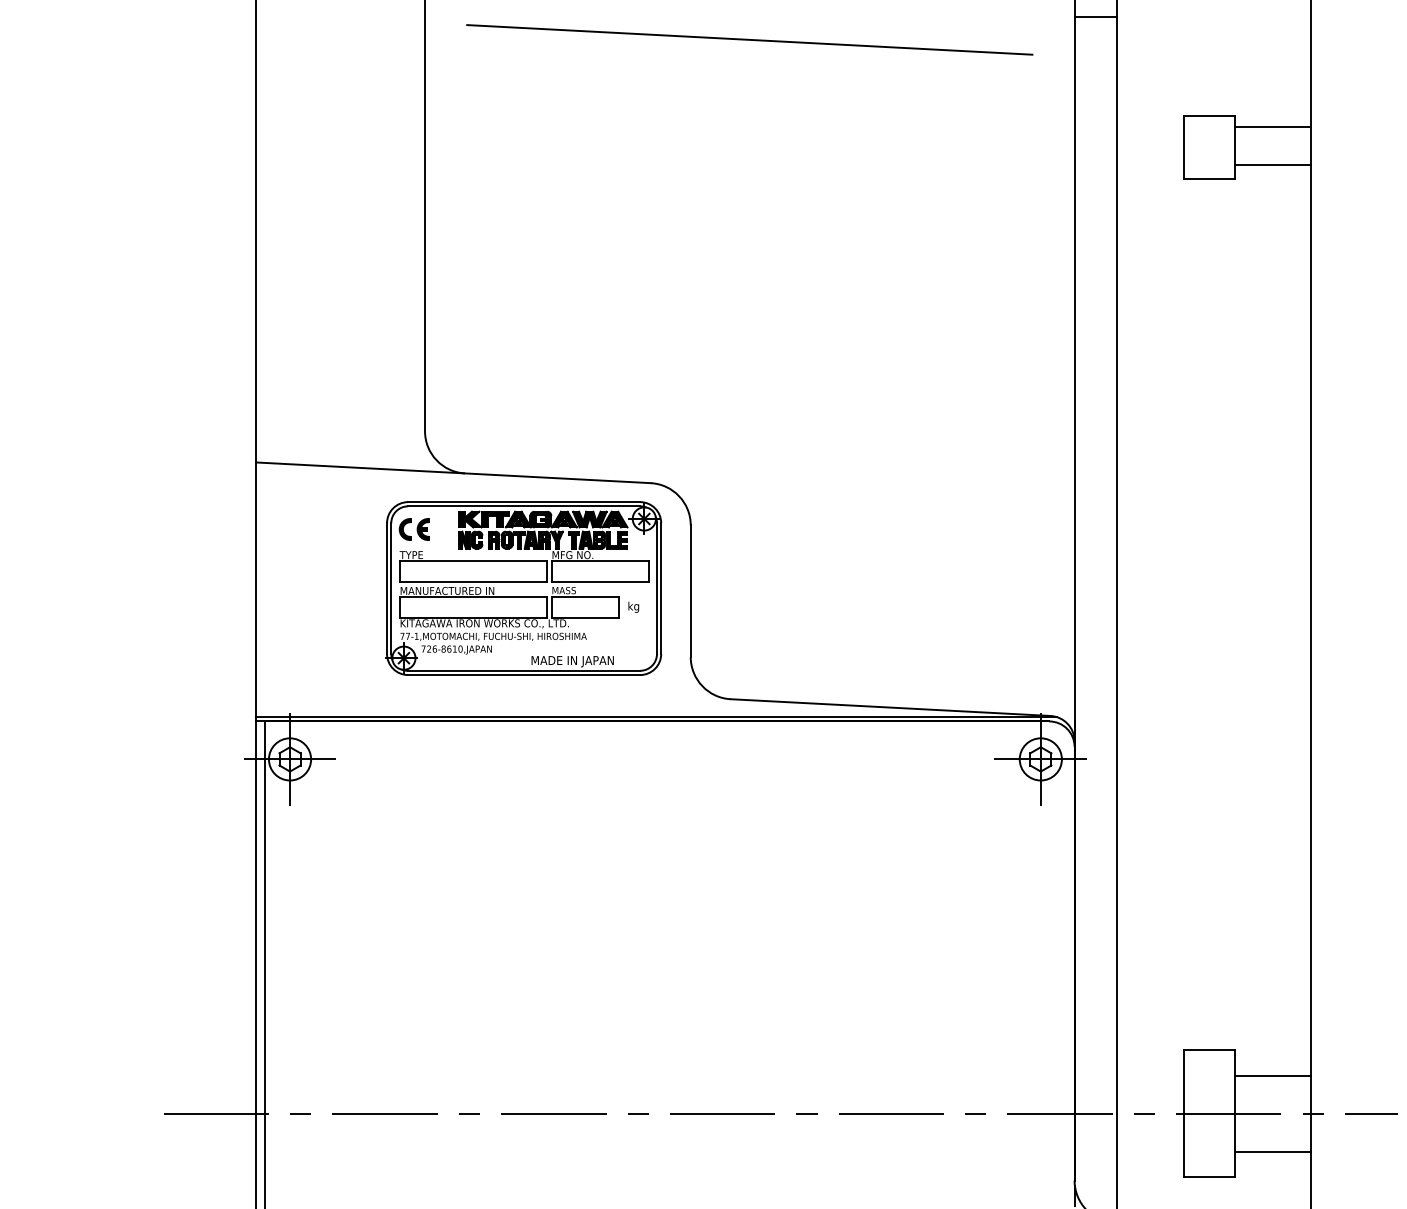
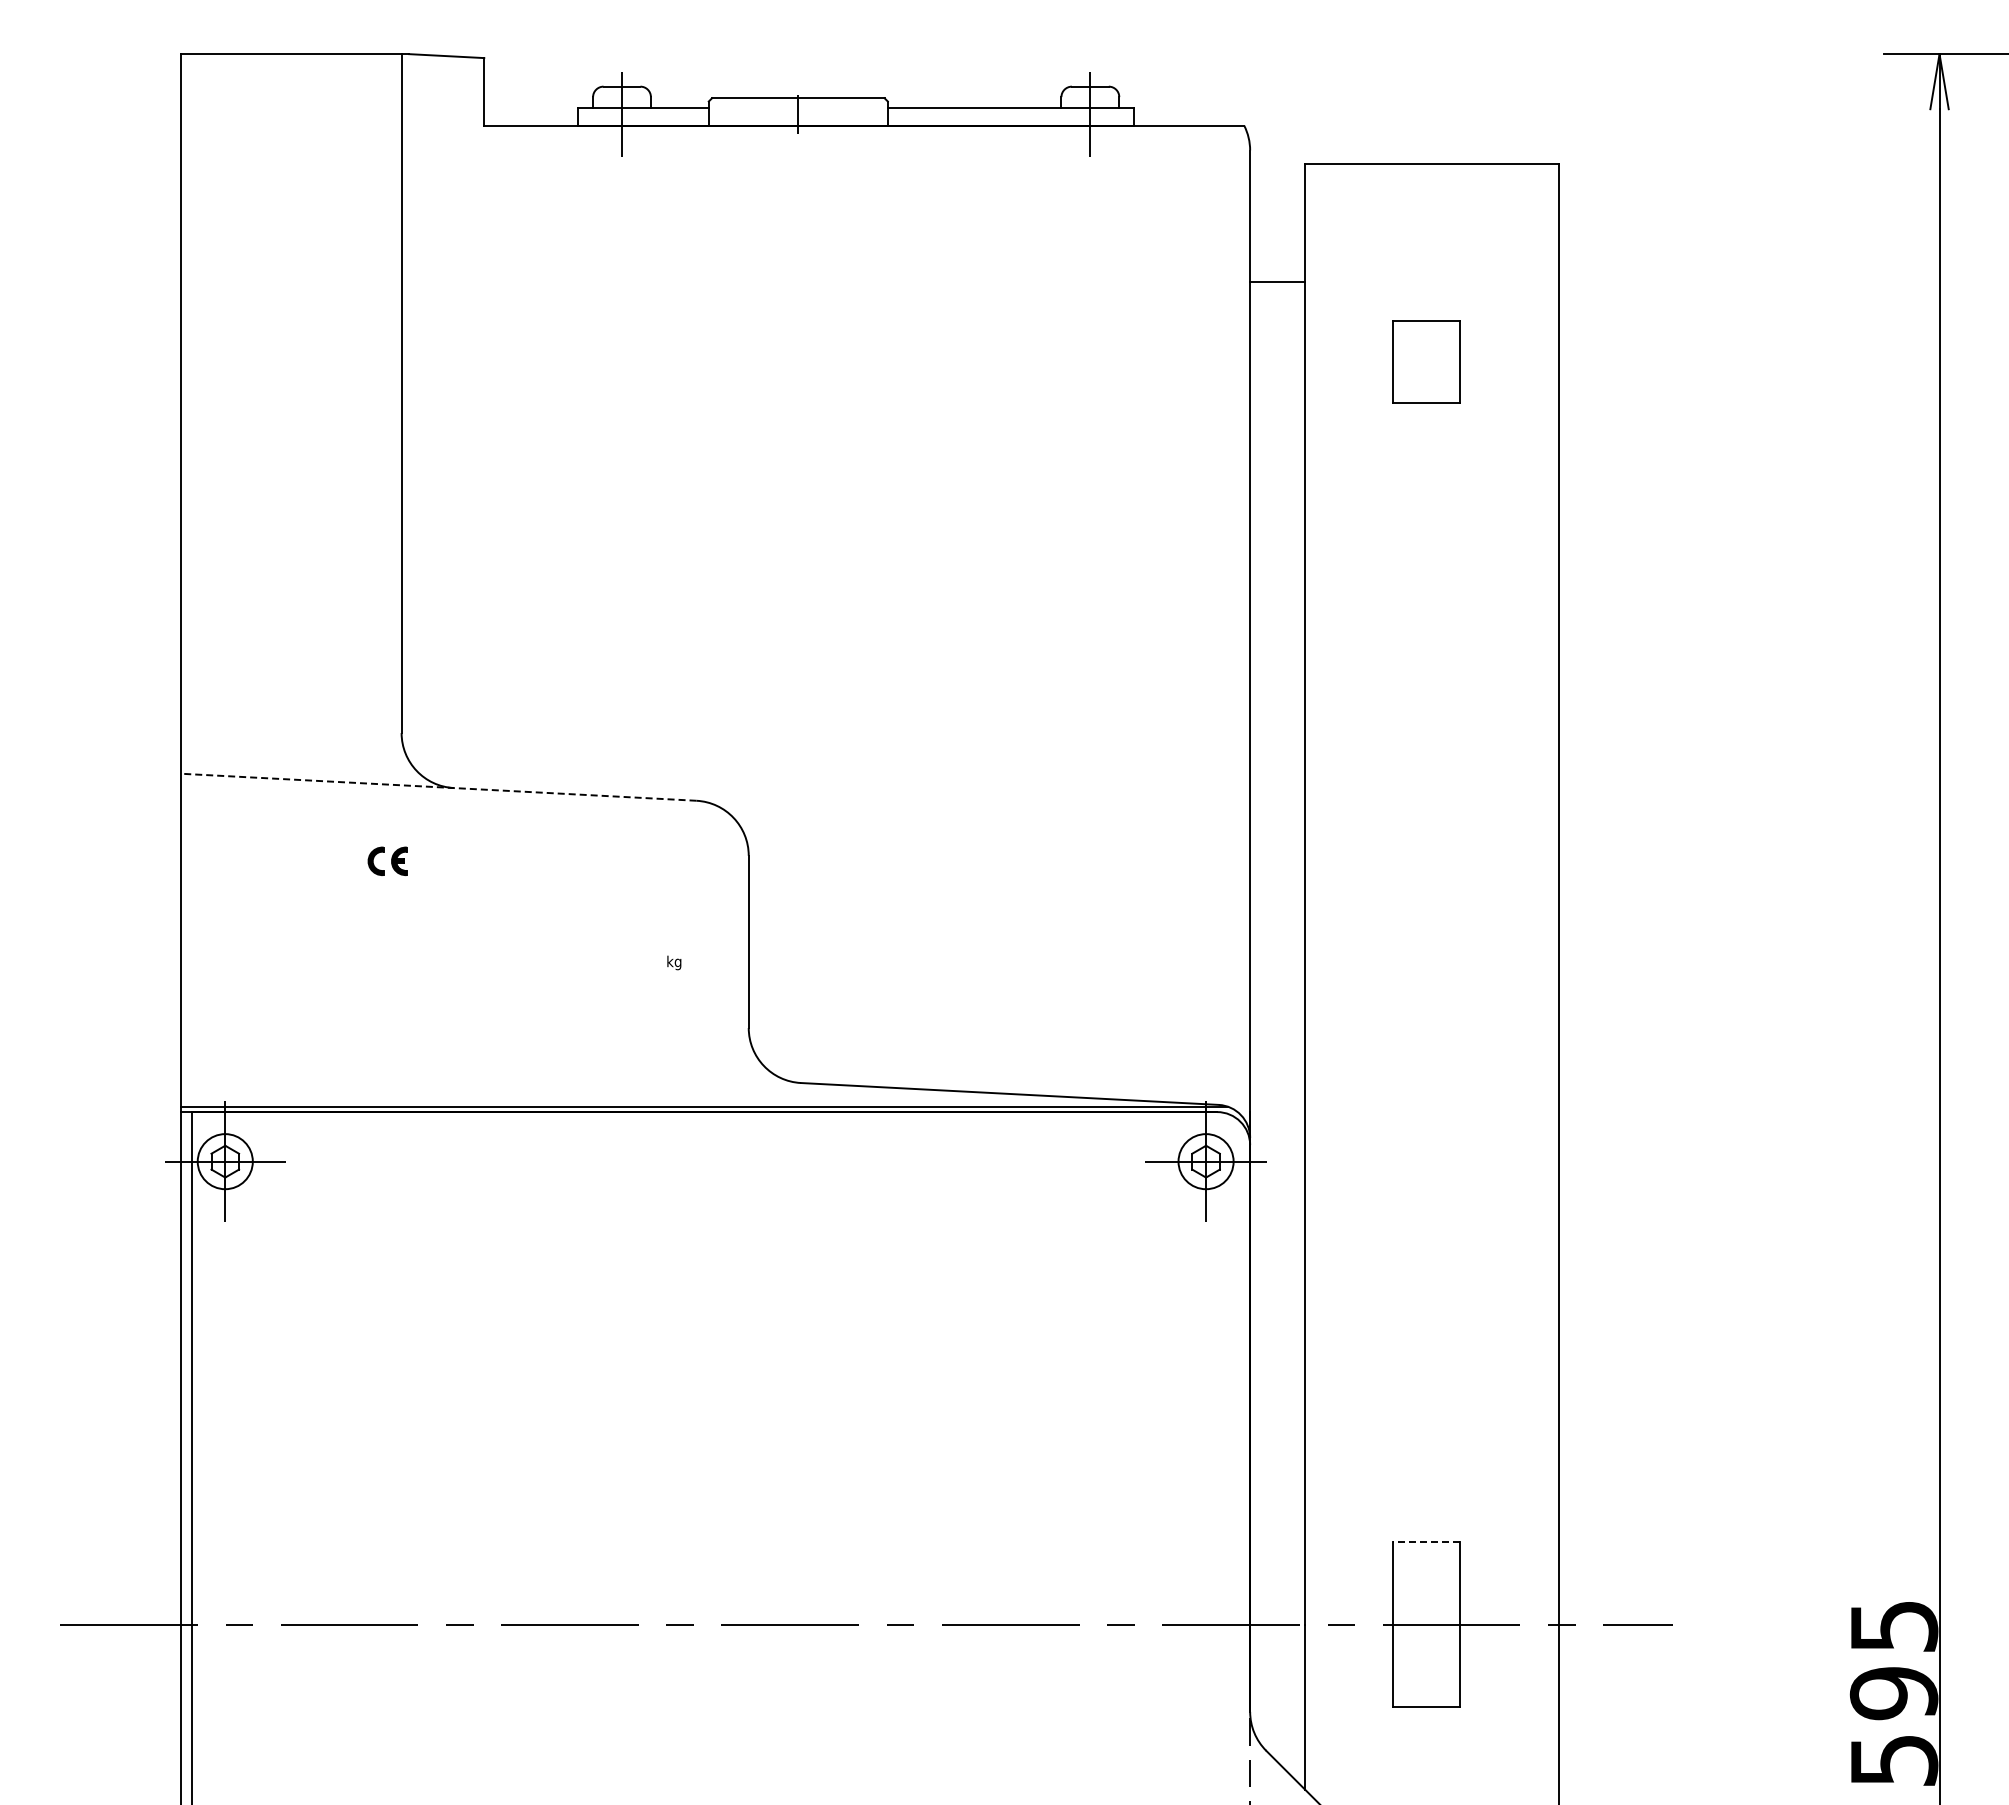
line: (1095, 16) -> (1277, 281), moved
line: (749, 39) -> (825, 221), removed
line: (1272, 126) -> (1508, 335), removed
line: (1272, 165) -> (1508, 385), removed
line: (453, 472) -> (438, 787), solid -> dashed
part: (523, 588) -> (530, 938), removed
line: (1208, 1050) -> (1425, 1541), solid -> dashed
line: (1272, 1075) -> (1508, 1574), removed
line: (1272, 1151) -> (1508, 1674), removed

